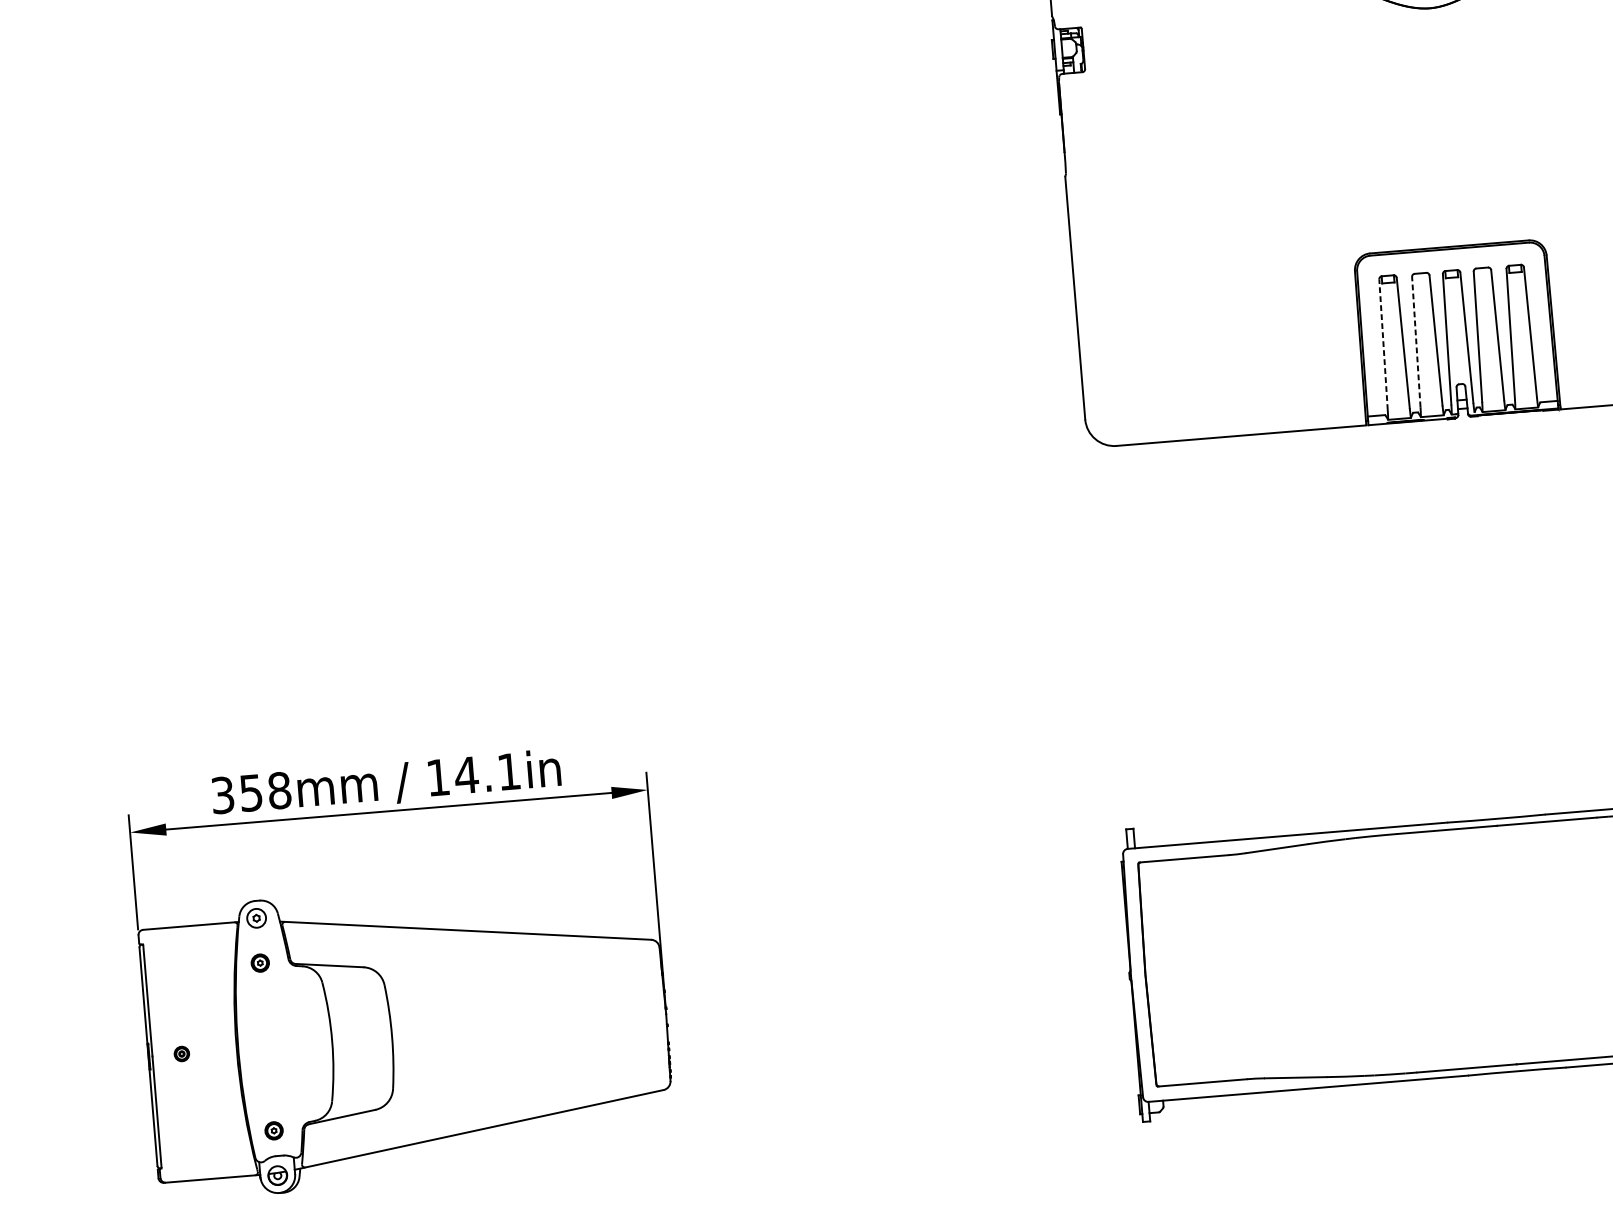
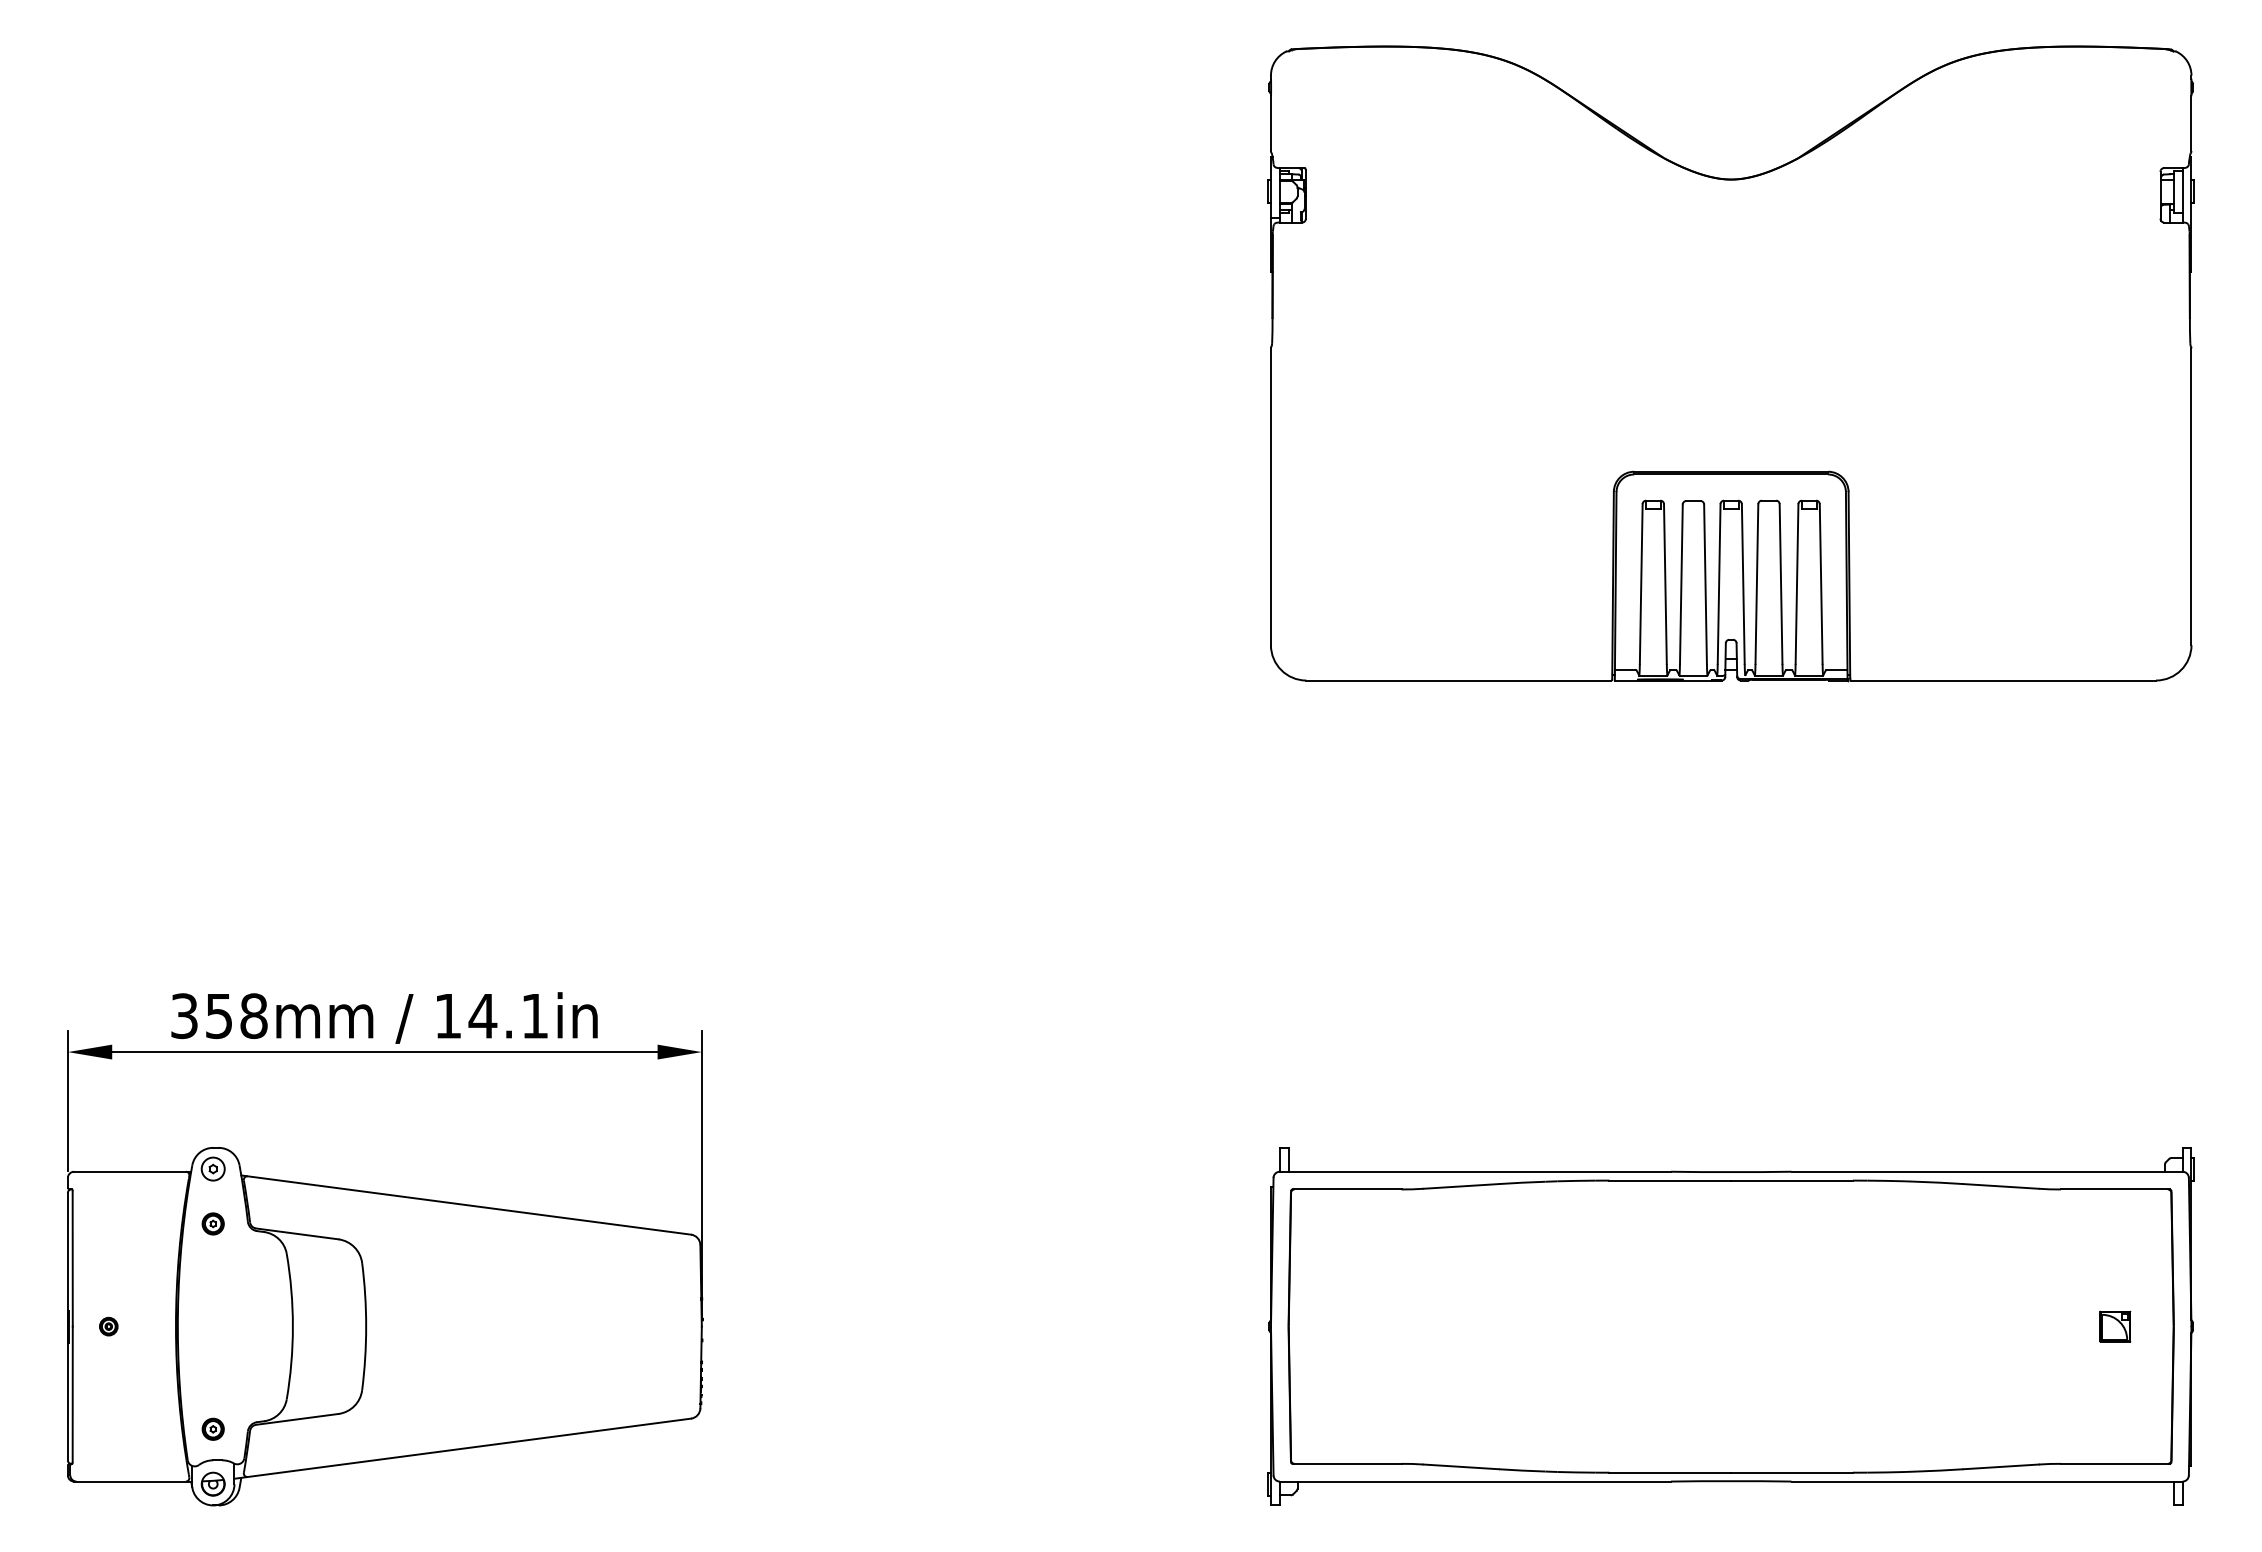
line: (1416, 342) -> (1681, 584), dashed -> solid
line: (1383, 345) -> (1641, 584), dashed -> solid

